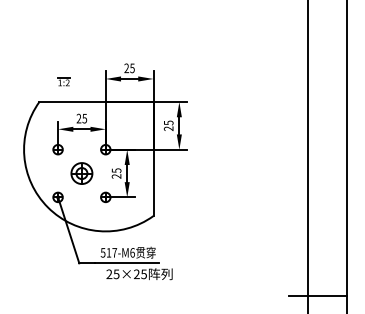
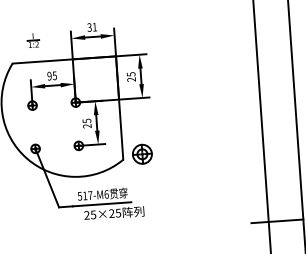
text: (129, 68) -> (92, 27), 25 -> 31
text: (78, 118) -> (49, 76), 25 -> 95
part: (81, 173) -> (142, 154), moved

